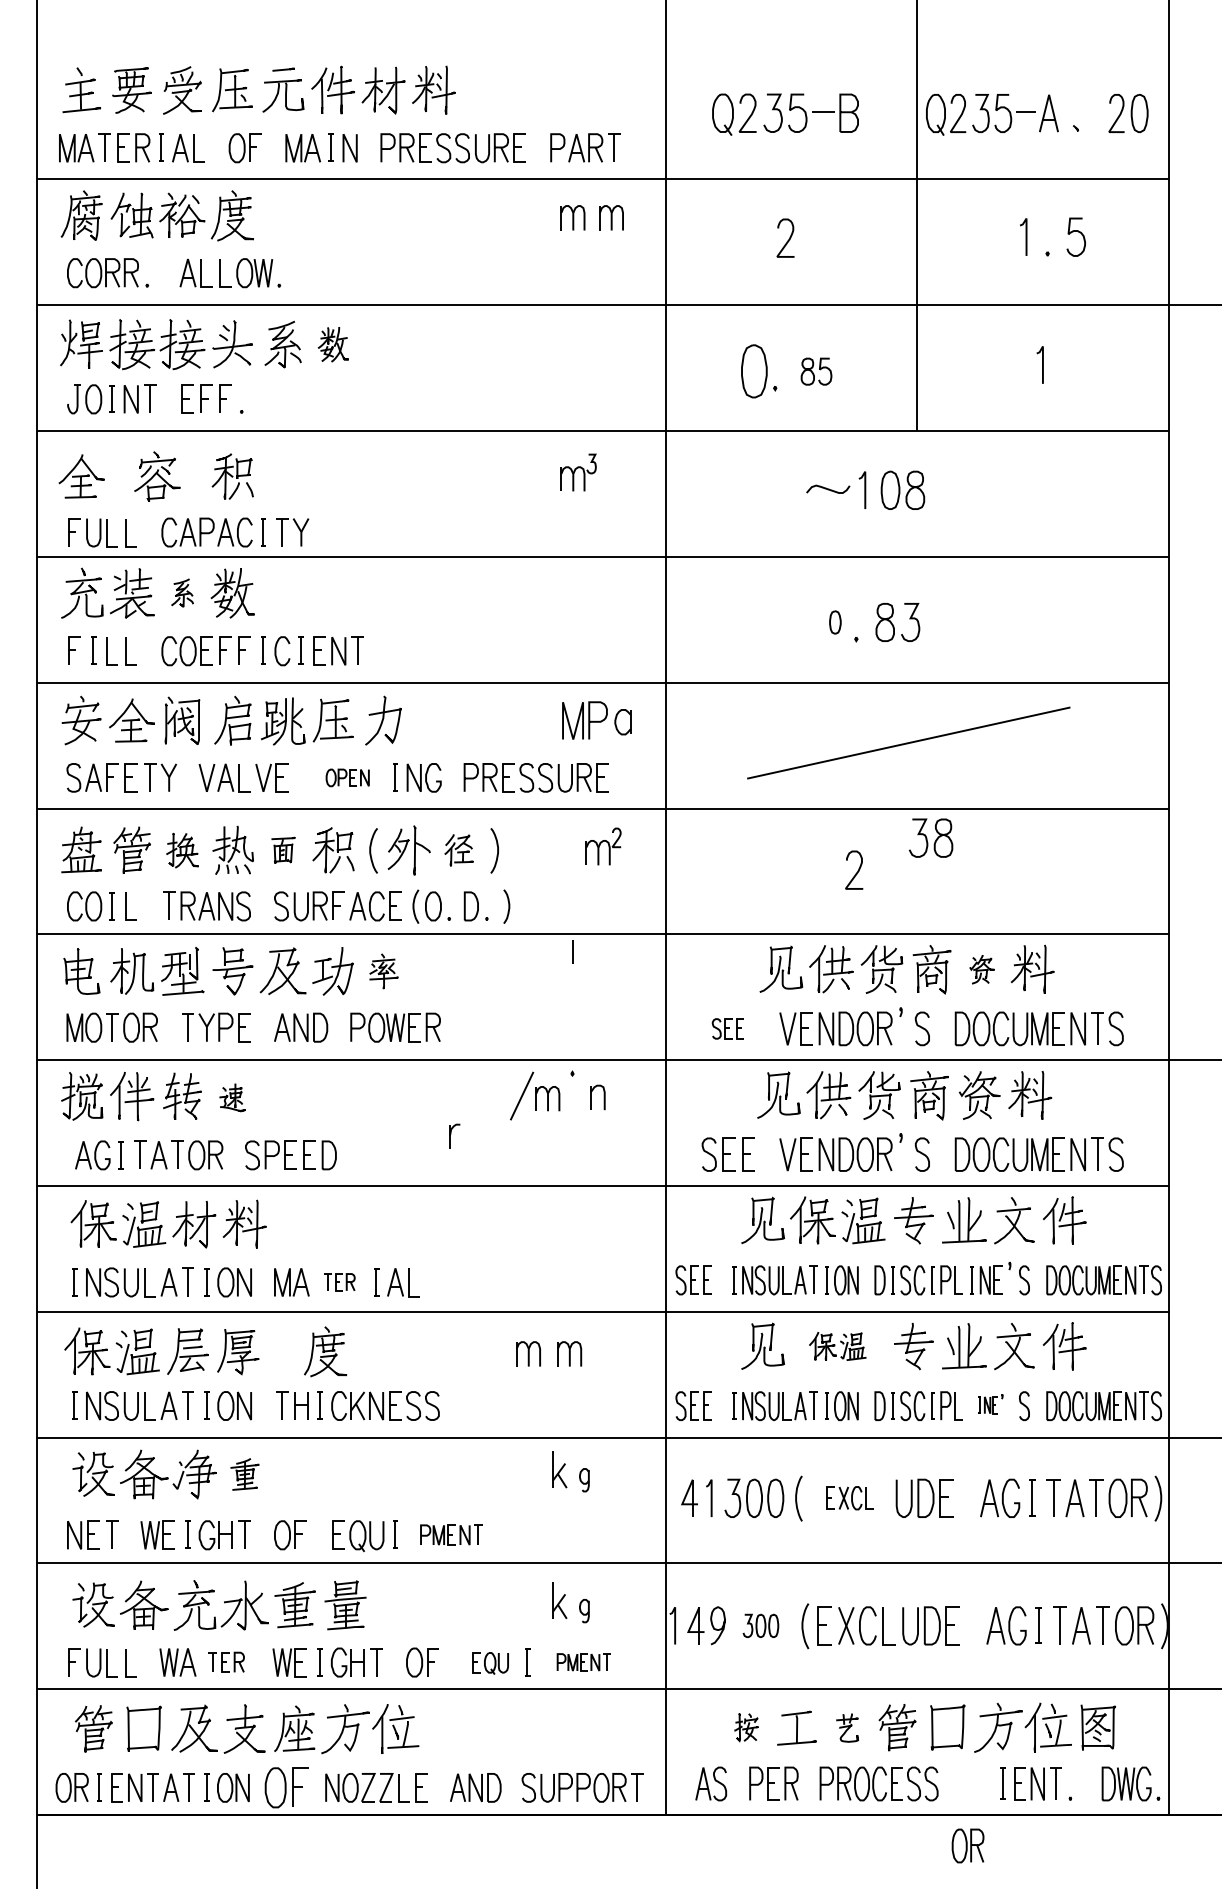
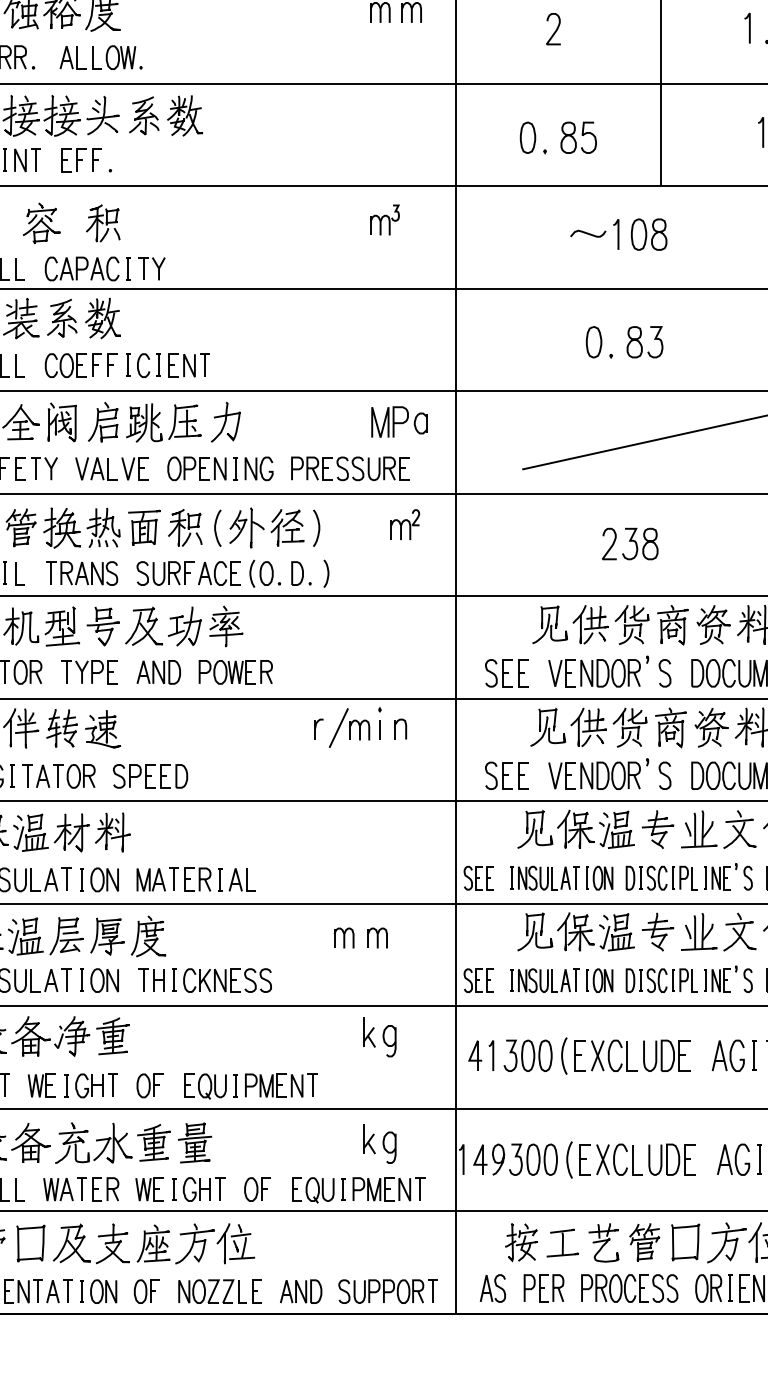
part: (333, 344) -> (185, 115), size x1.43
part: (753, 371) -> (527, 137), size x0.71
part: (816, 371) -> (578, 137), size x1.43
part: (182, 592) -> (62, 317), size x1.67
part: (835, 622) -> (594, 342), size x1.67
part: (347, 777) -> (196, 468), size x1.67
part: (930, 837) -> (639, 543), moved
part: (182, 850) -> (62, 528), size x1.43
part: (283, 850) -> (144, 528), size x1.67
part: (458, 850) -> (287, 528), size x1.43
line: (572, 951) -> (379, 729), moved
part: (981, 969) -> (713, 624), size x1.67
part: (383, 971) -> (225, 626), size x1.43
part: (727, 1028) -> (506, 673), size x1.67
part: (232, 1097) -> (102, 729), size x1.67
part: (454, 1135) -> (318, 728), moved
part: (339, 1282) -> (190, 879), size x1.67
part: (837, 1346) -> (595, 932), size x1.67
part: (325, 1351) -> (148, 936), moved
part: (990, 1403) -> (720, 978), size x1.67
part: (244, 1474) -> (112, 1036), size x1.43
part: (584, 1479) -> (389, 1040), size x1.67
part: (849, 1497) -> (605, 1055), size x1.67
part: (451, 1534) -> (281, 1085), size x1.43
part: (584, 1610) -> (389, 1147), size x1.67
part: (760, 1625) -> (533, 1159), size x1.67
part: (226, 1662) -> (98, 1189), size x1.43
part: (583, 1662) -> (388, 1189), size x1.67
part: (490, 1663) -> (313, 1190), size x1.43
part: (746, 1727) -> (521, 1242), size x1.67
part: (847, 1727) -> (603, 1242), size x1.67
part: (286, 1787) -> (146, 1291), size x0.71
part: (967, 1845) -> (708, 1288), moved

